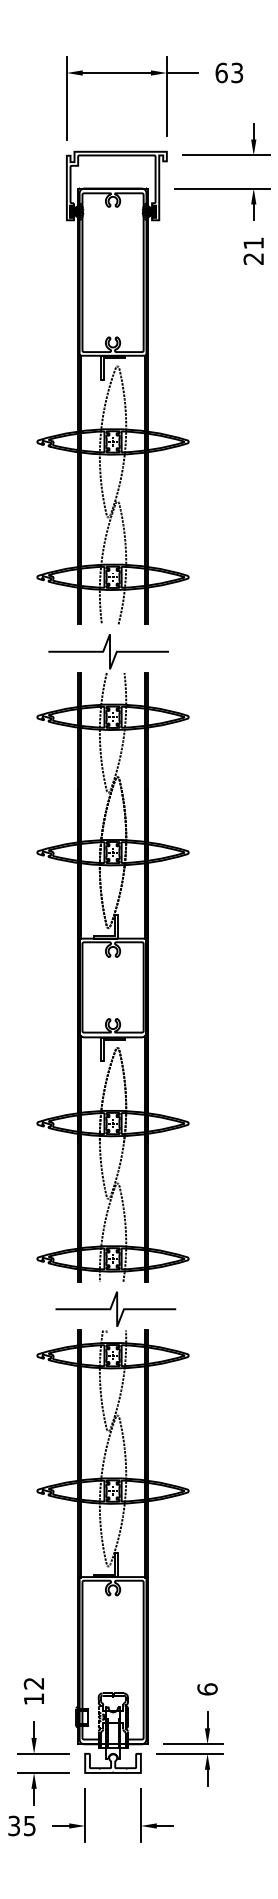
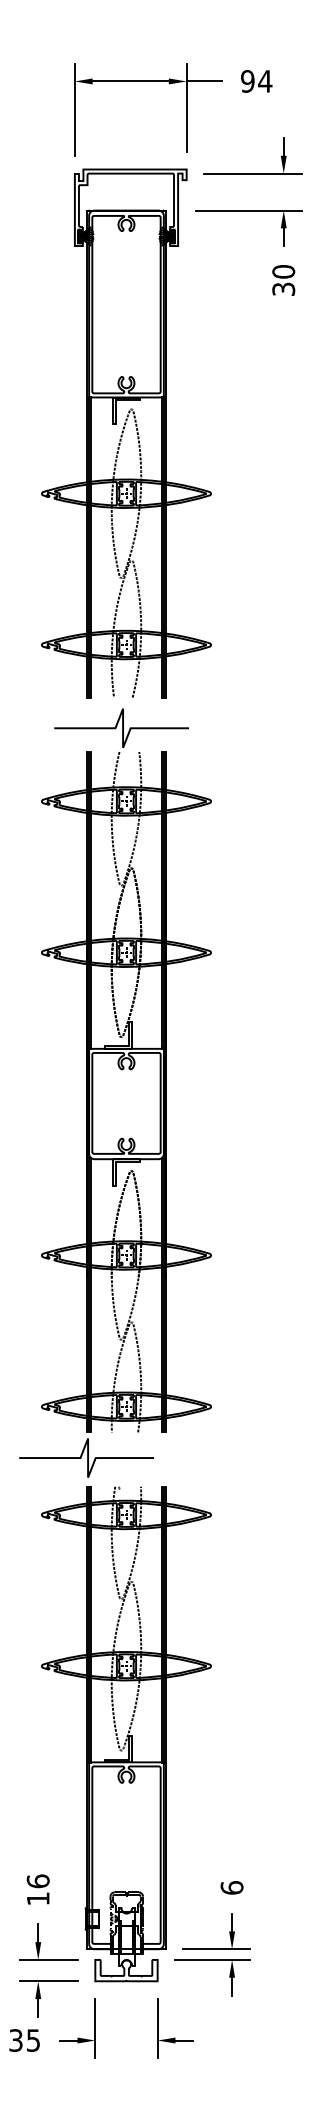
text: (229, 73) -> (256, 81), 63 -> 94
text: (253, 251) -> (283, 280), 21 -> 30
curve: (116, 1308) -> (87, 1457), moved
text: (33, 1683) -> (37, 1881), 12 -> 16

